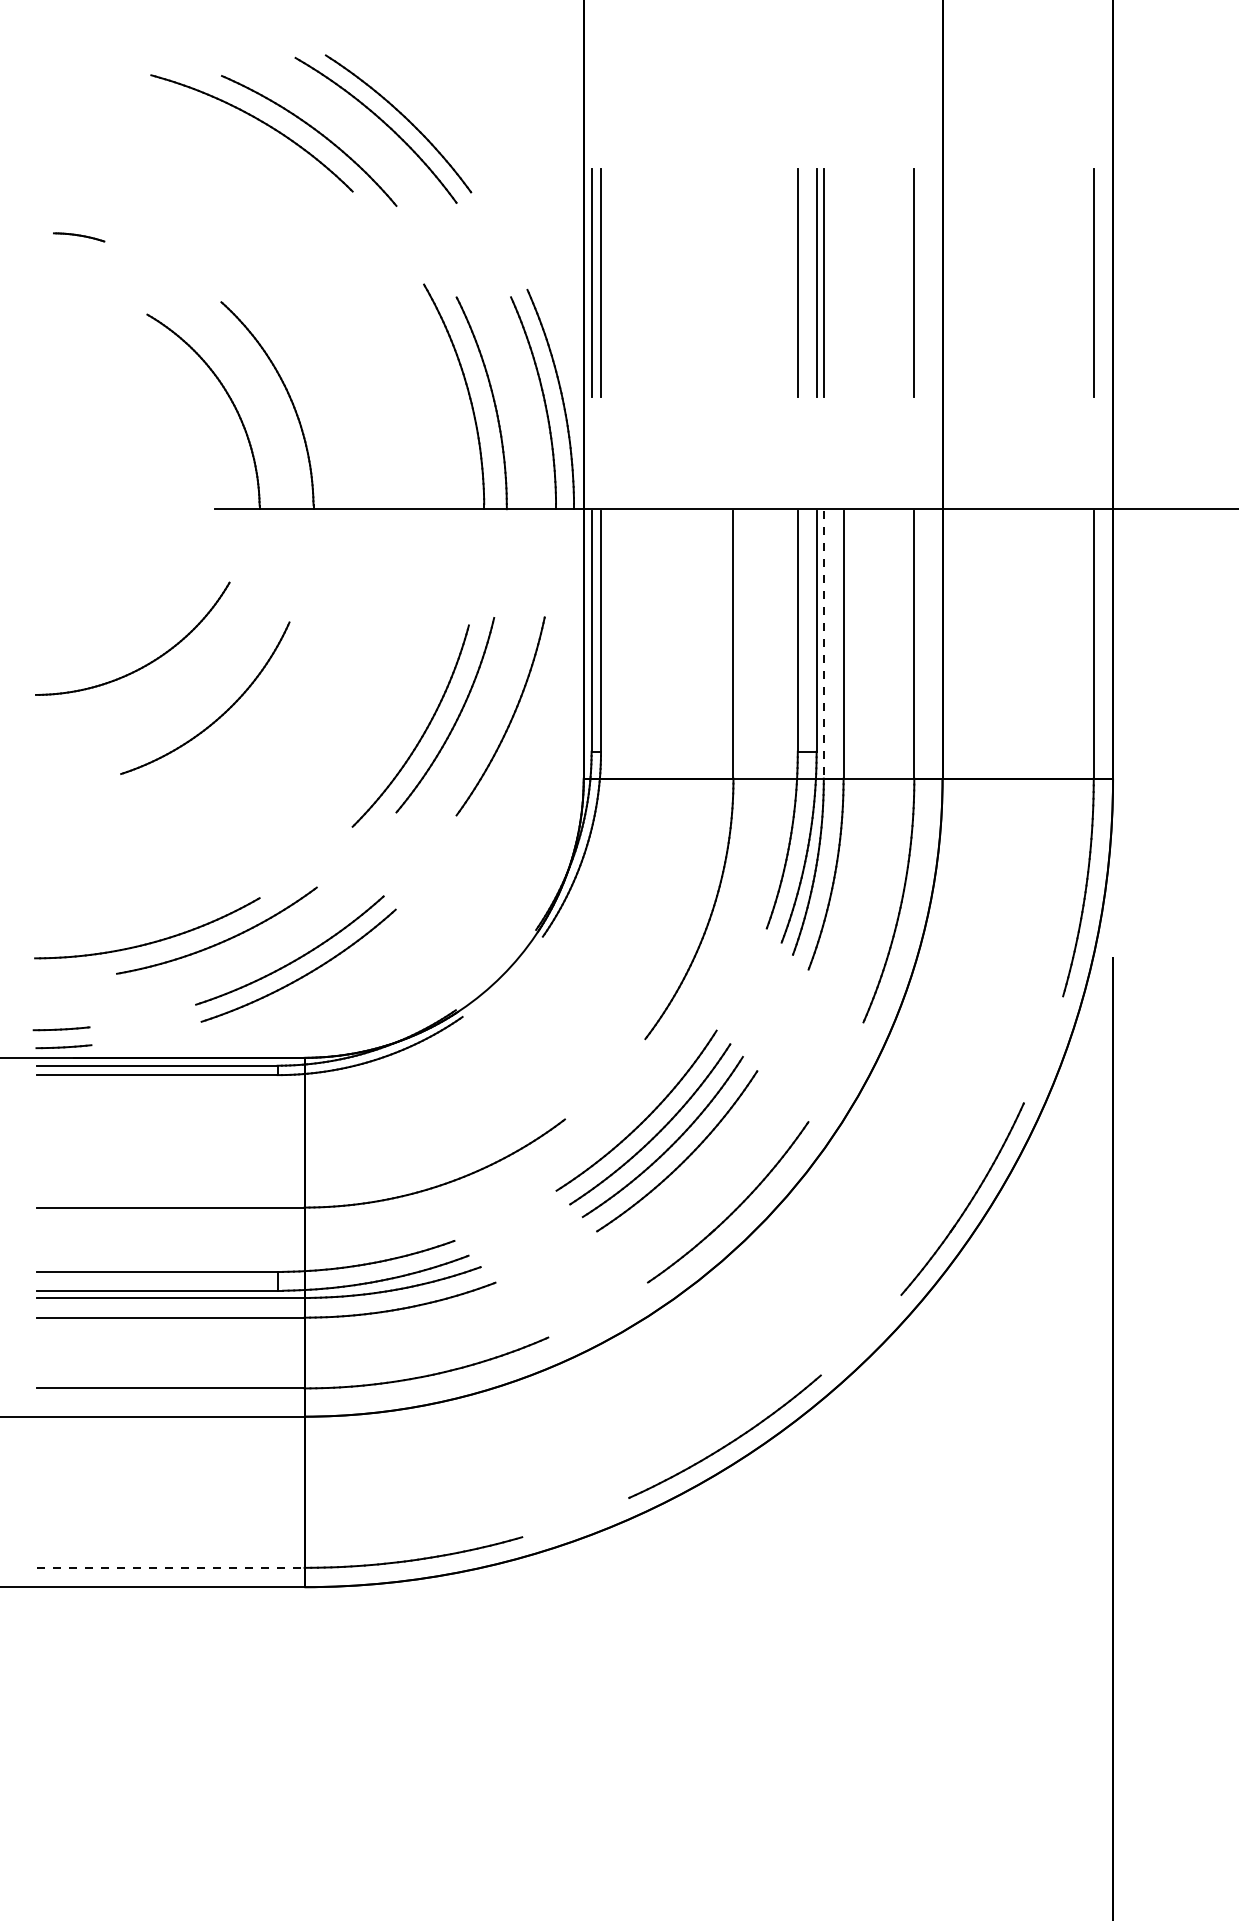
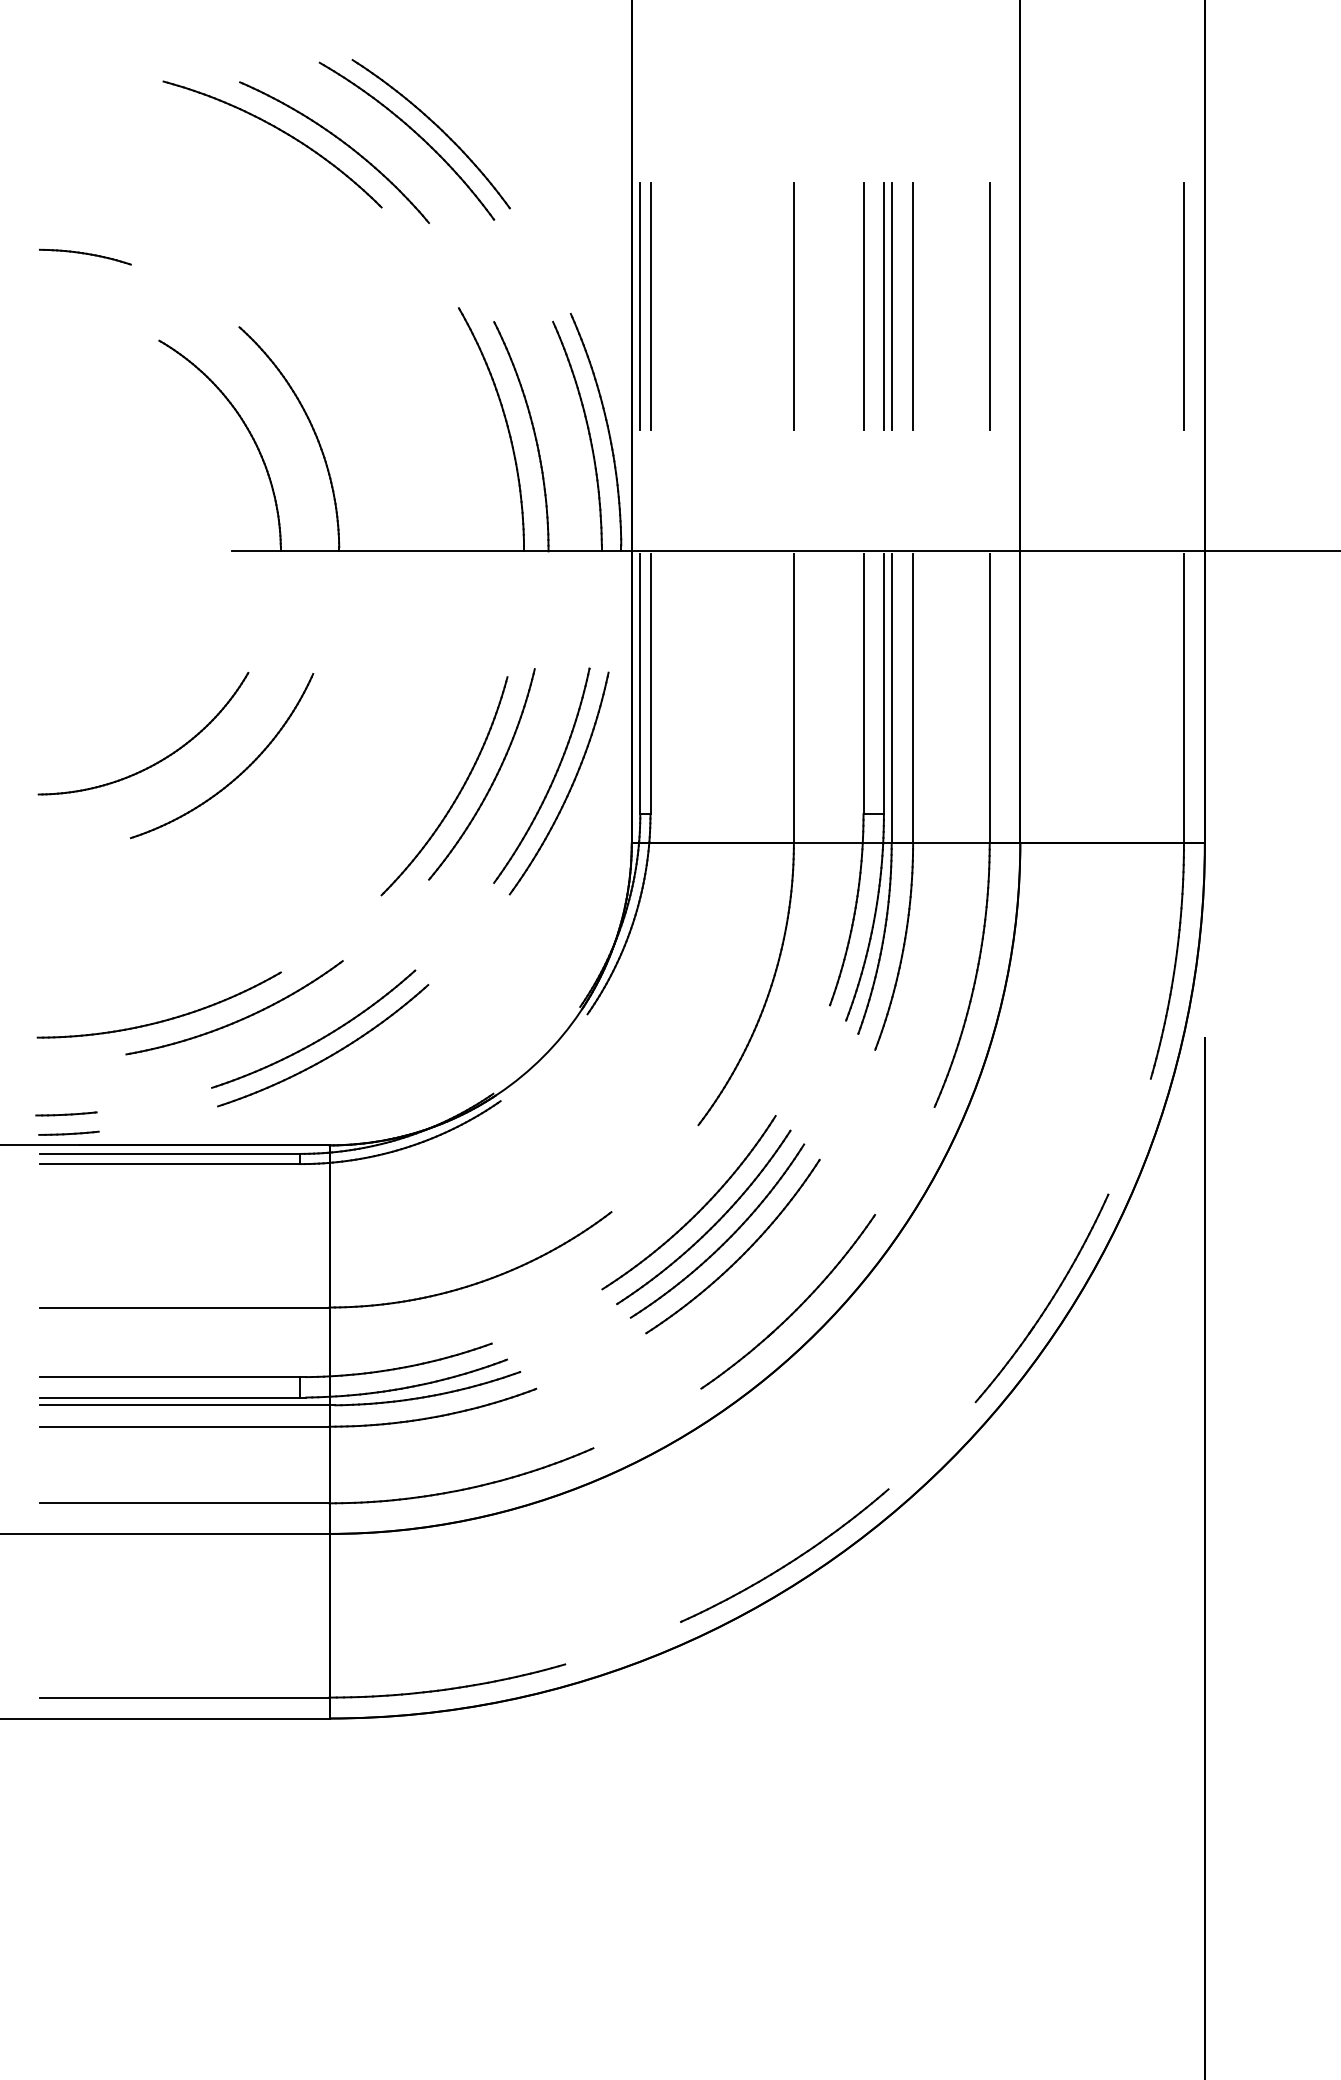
part: (79, 236) -> (85, 256), size x1.67
line: (733, 283) -> (793, 306), added
line: (843, 283) -> (913, 306), added
line: (823, 645) -> (891, 698), dashed -> solid
part: (145, 664) -> (157, 761), moved
part: (527, 726) -> (570, 786), added
line: (170, 1567) -> (184, 1697), dashed -> solid

